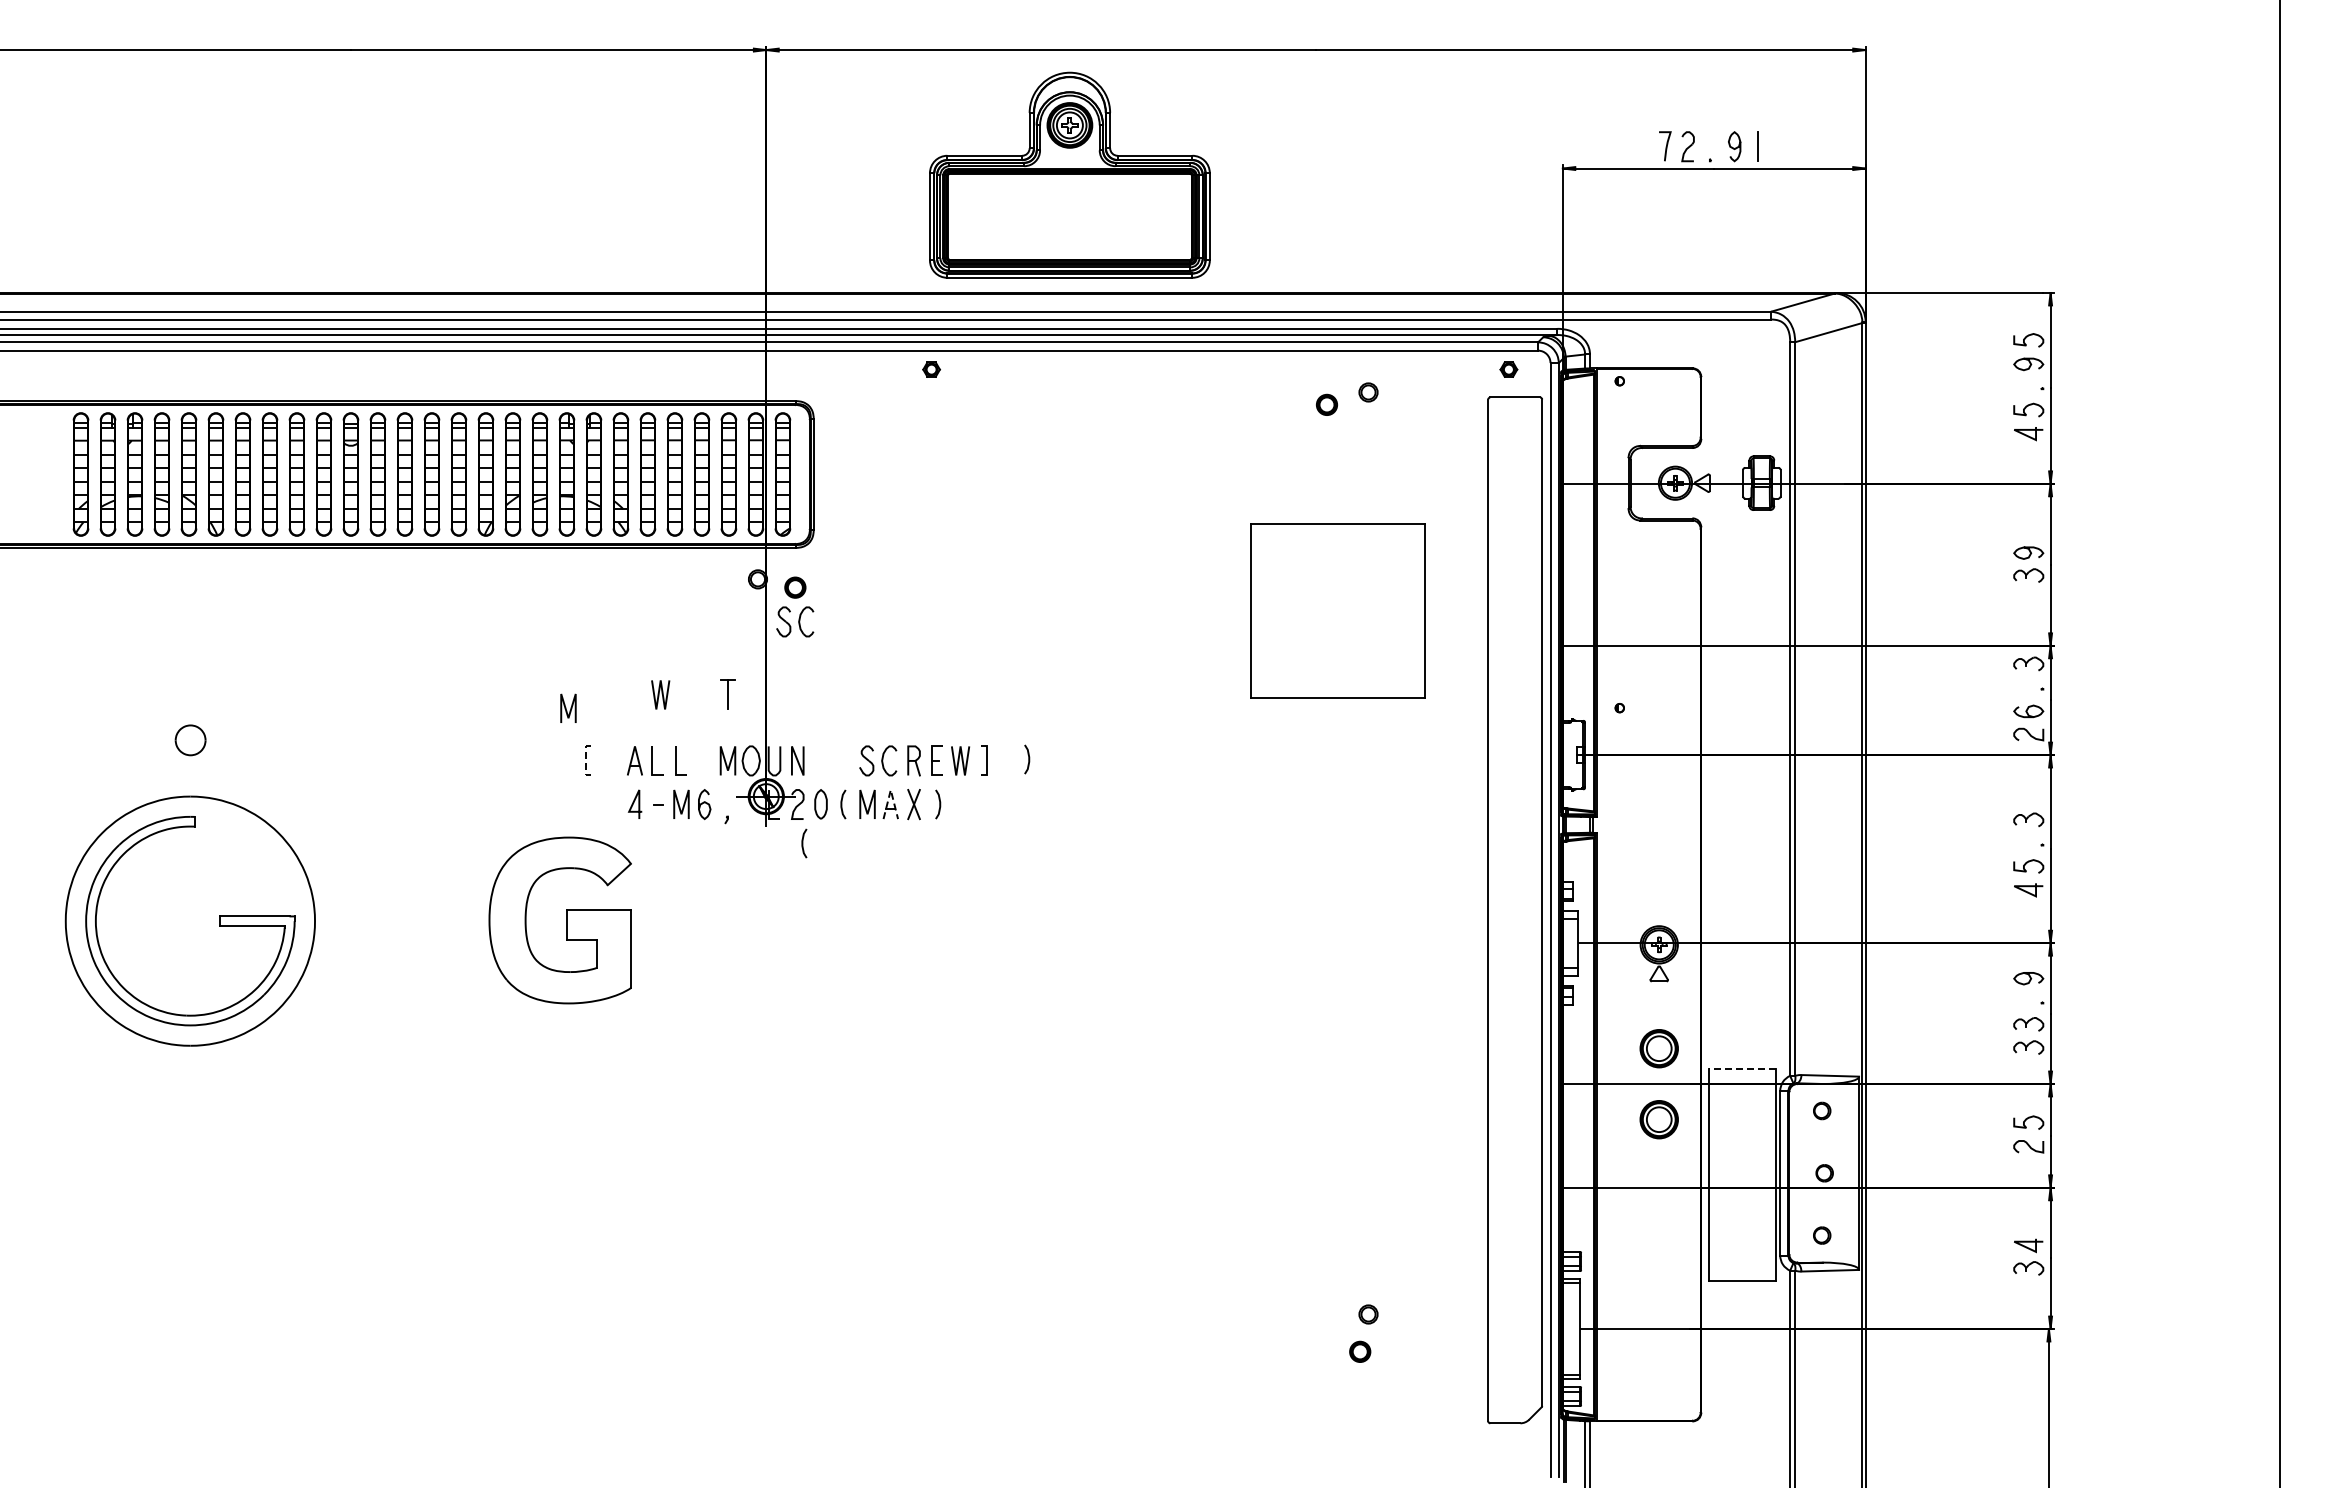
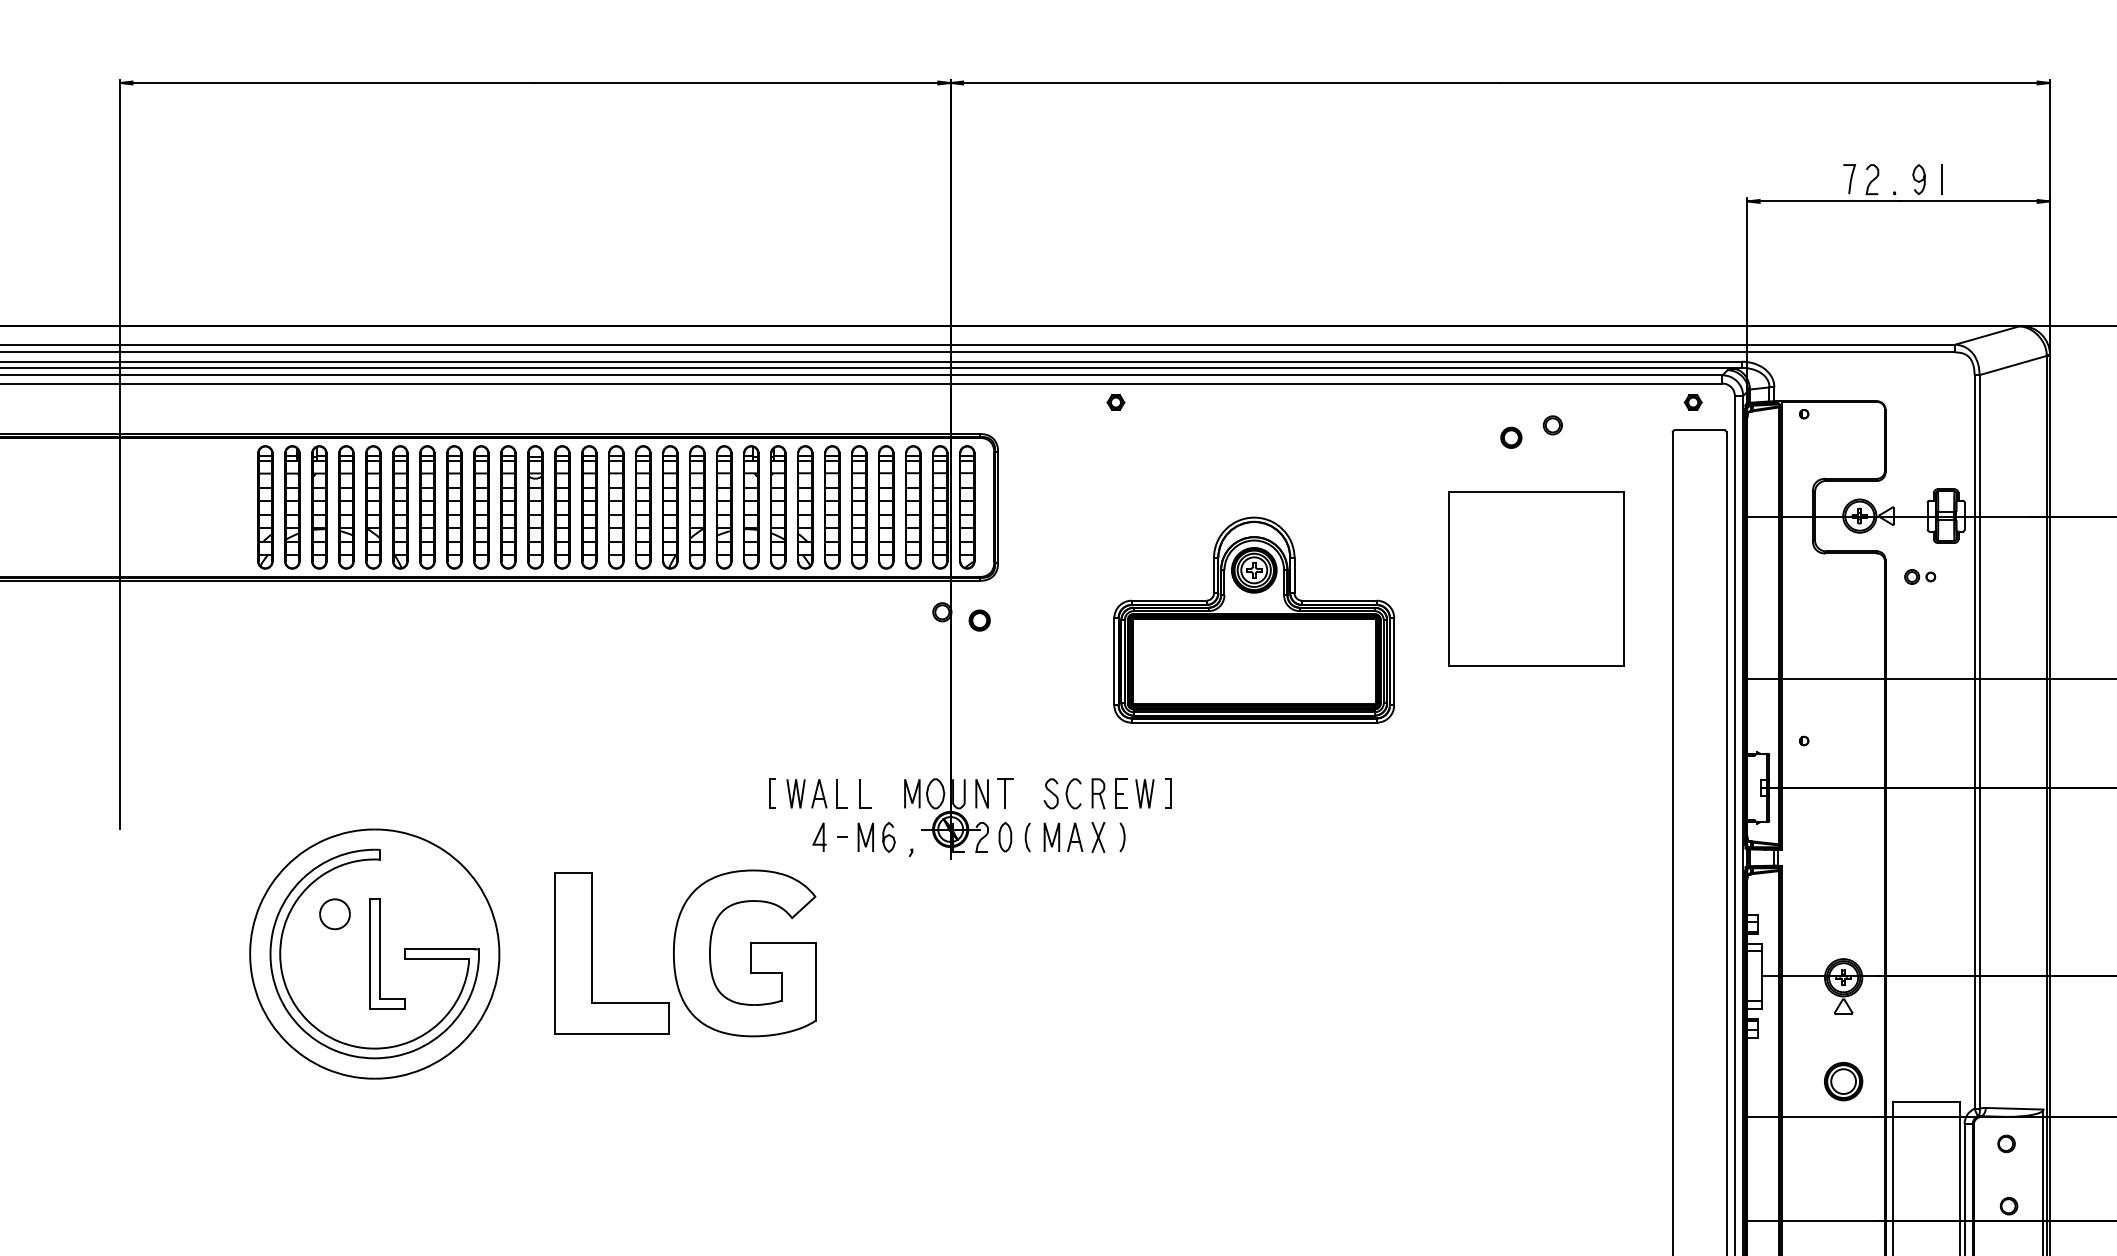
part: (1069, 174) -> (1253, 619), moved
part: (1735, 543) -> (1919, 576), added
part: (1337, 610) -> (1535, 578), moved
part: (795, 621) -> (979, 654), removed
line: (659, 694) -> (794, 793), moved
part: (727, 694) -> (1004, 793), moved
line: (566, 707) -> (750, 740), removed
part: (190, 740) -> (334, 914), moved
curve: (1028, 759) -> (1212, 792), removed
line: (585, 760) -> (769, 793), dashed -> solid
line: (890, 790) -> (1074, 823), dashed -> solid
curve: (803, 843) -> (987, 876), removed
part: (408, 920) -> (592, 953), added
part: (195, 921) -> (379, 954), added
line: (1741, 1069) -> (1925, 1102), dashed -> solid
part: (1658, 1119) -> (1842, 1152), removed

